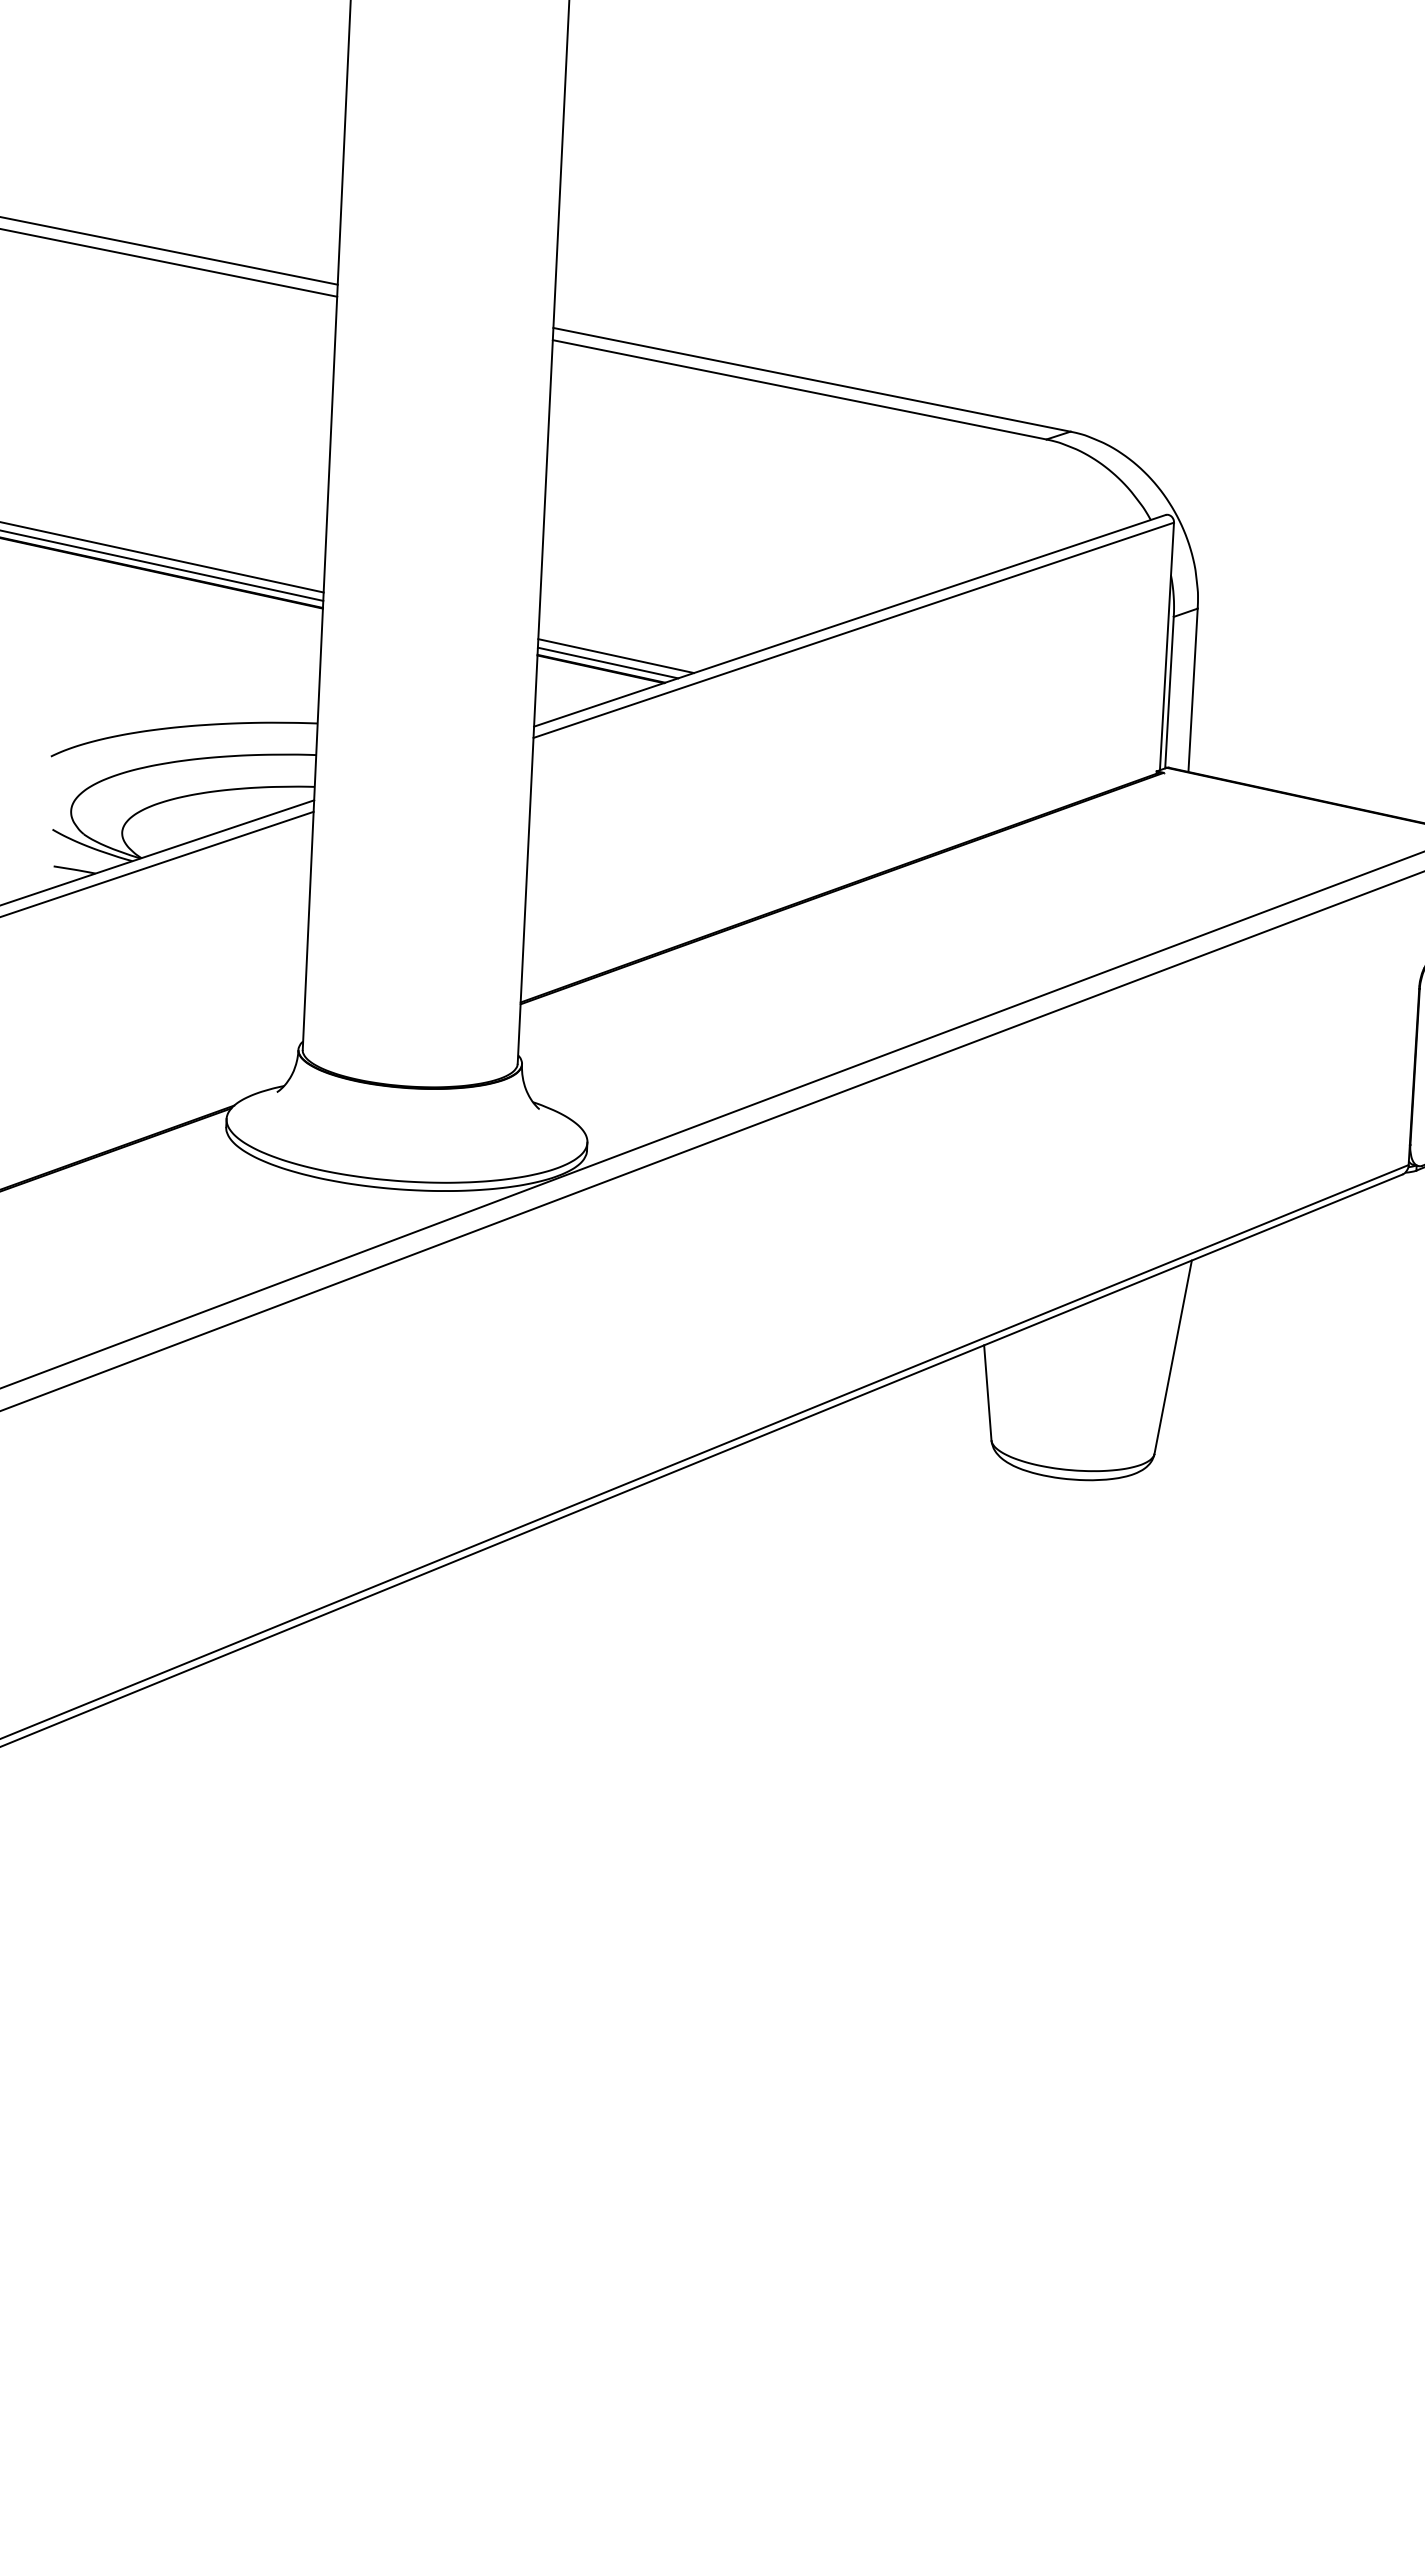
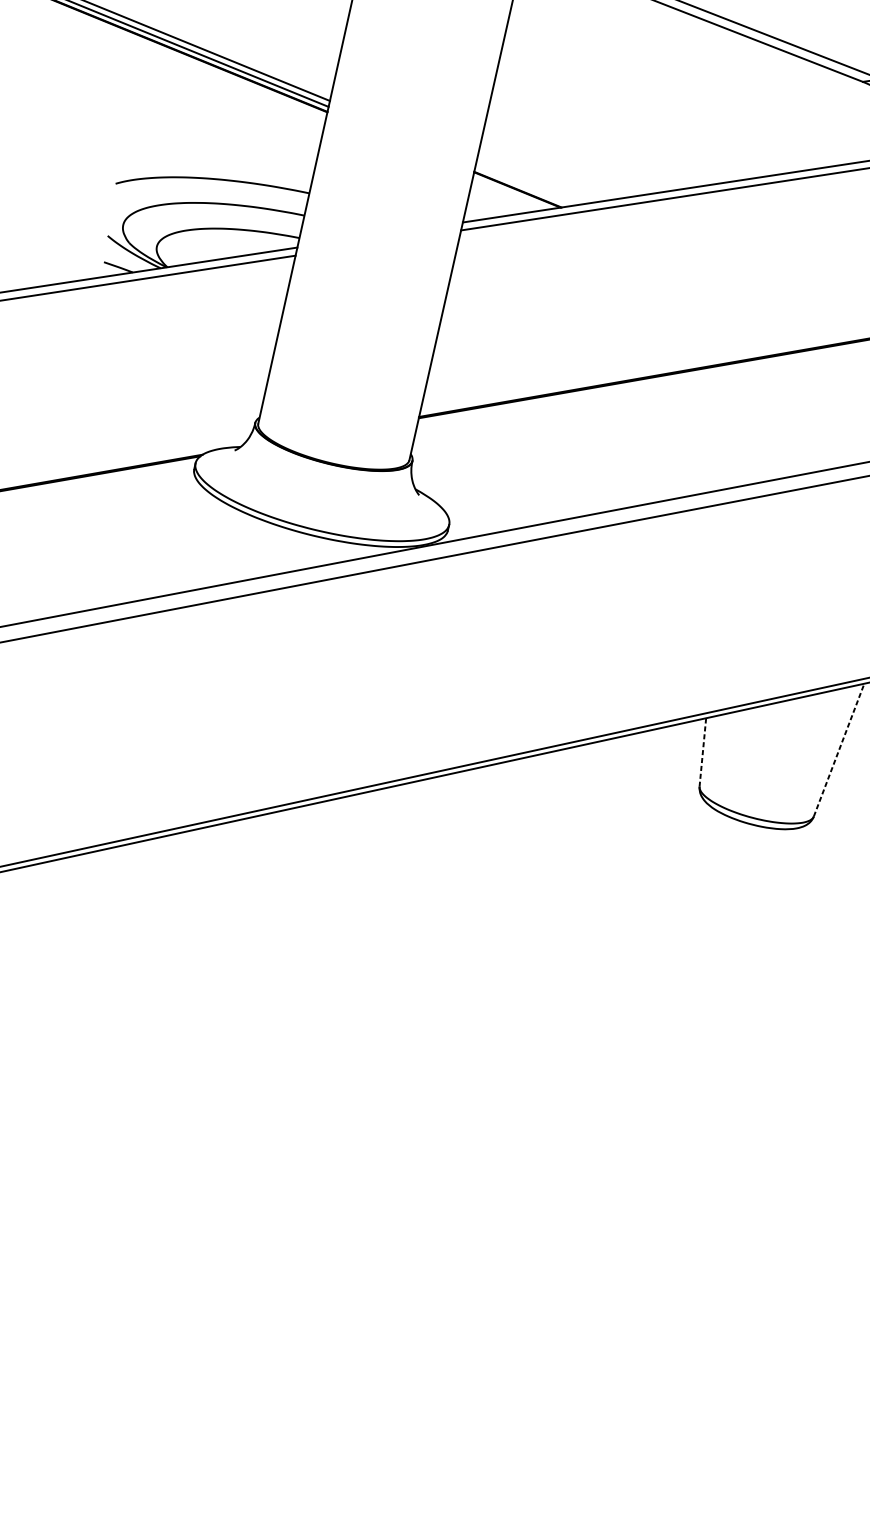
line: (616, 656) -> (530, 182), removed
line: (607, 662) -> (523, 185), removed
line: (1173, 1356) -> (839, 749), solid -> dashed
line: (987, 1392) -> (702, 752), solid -> dashed

